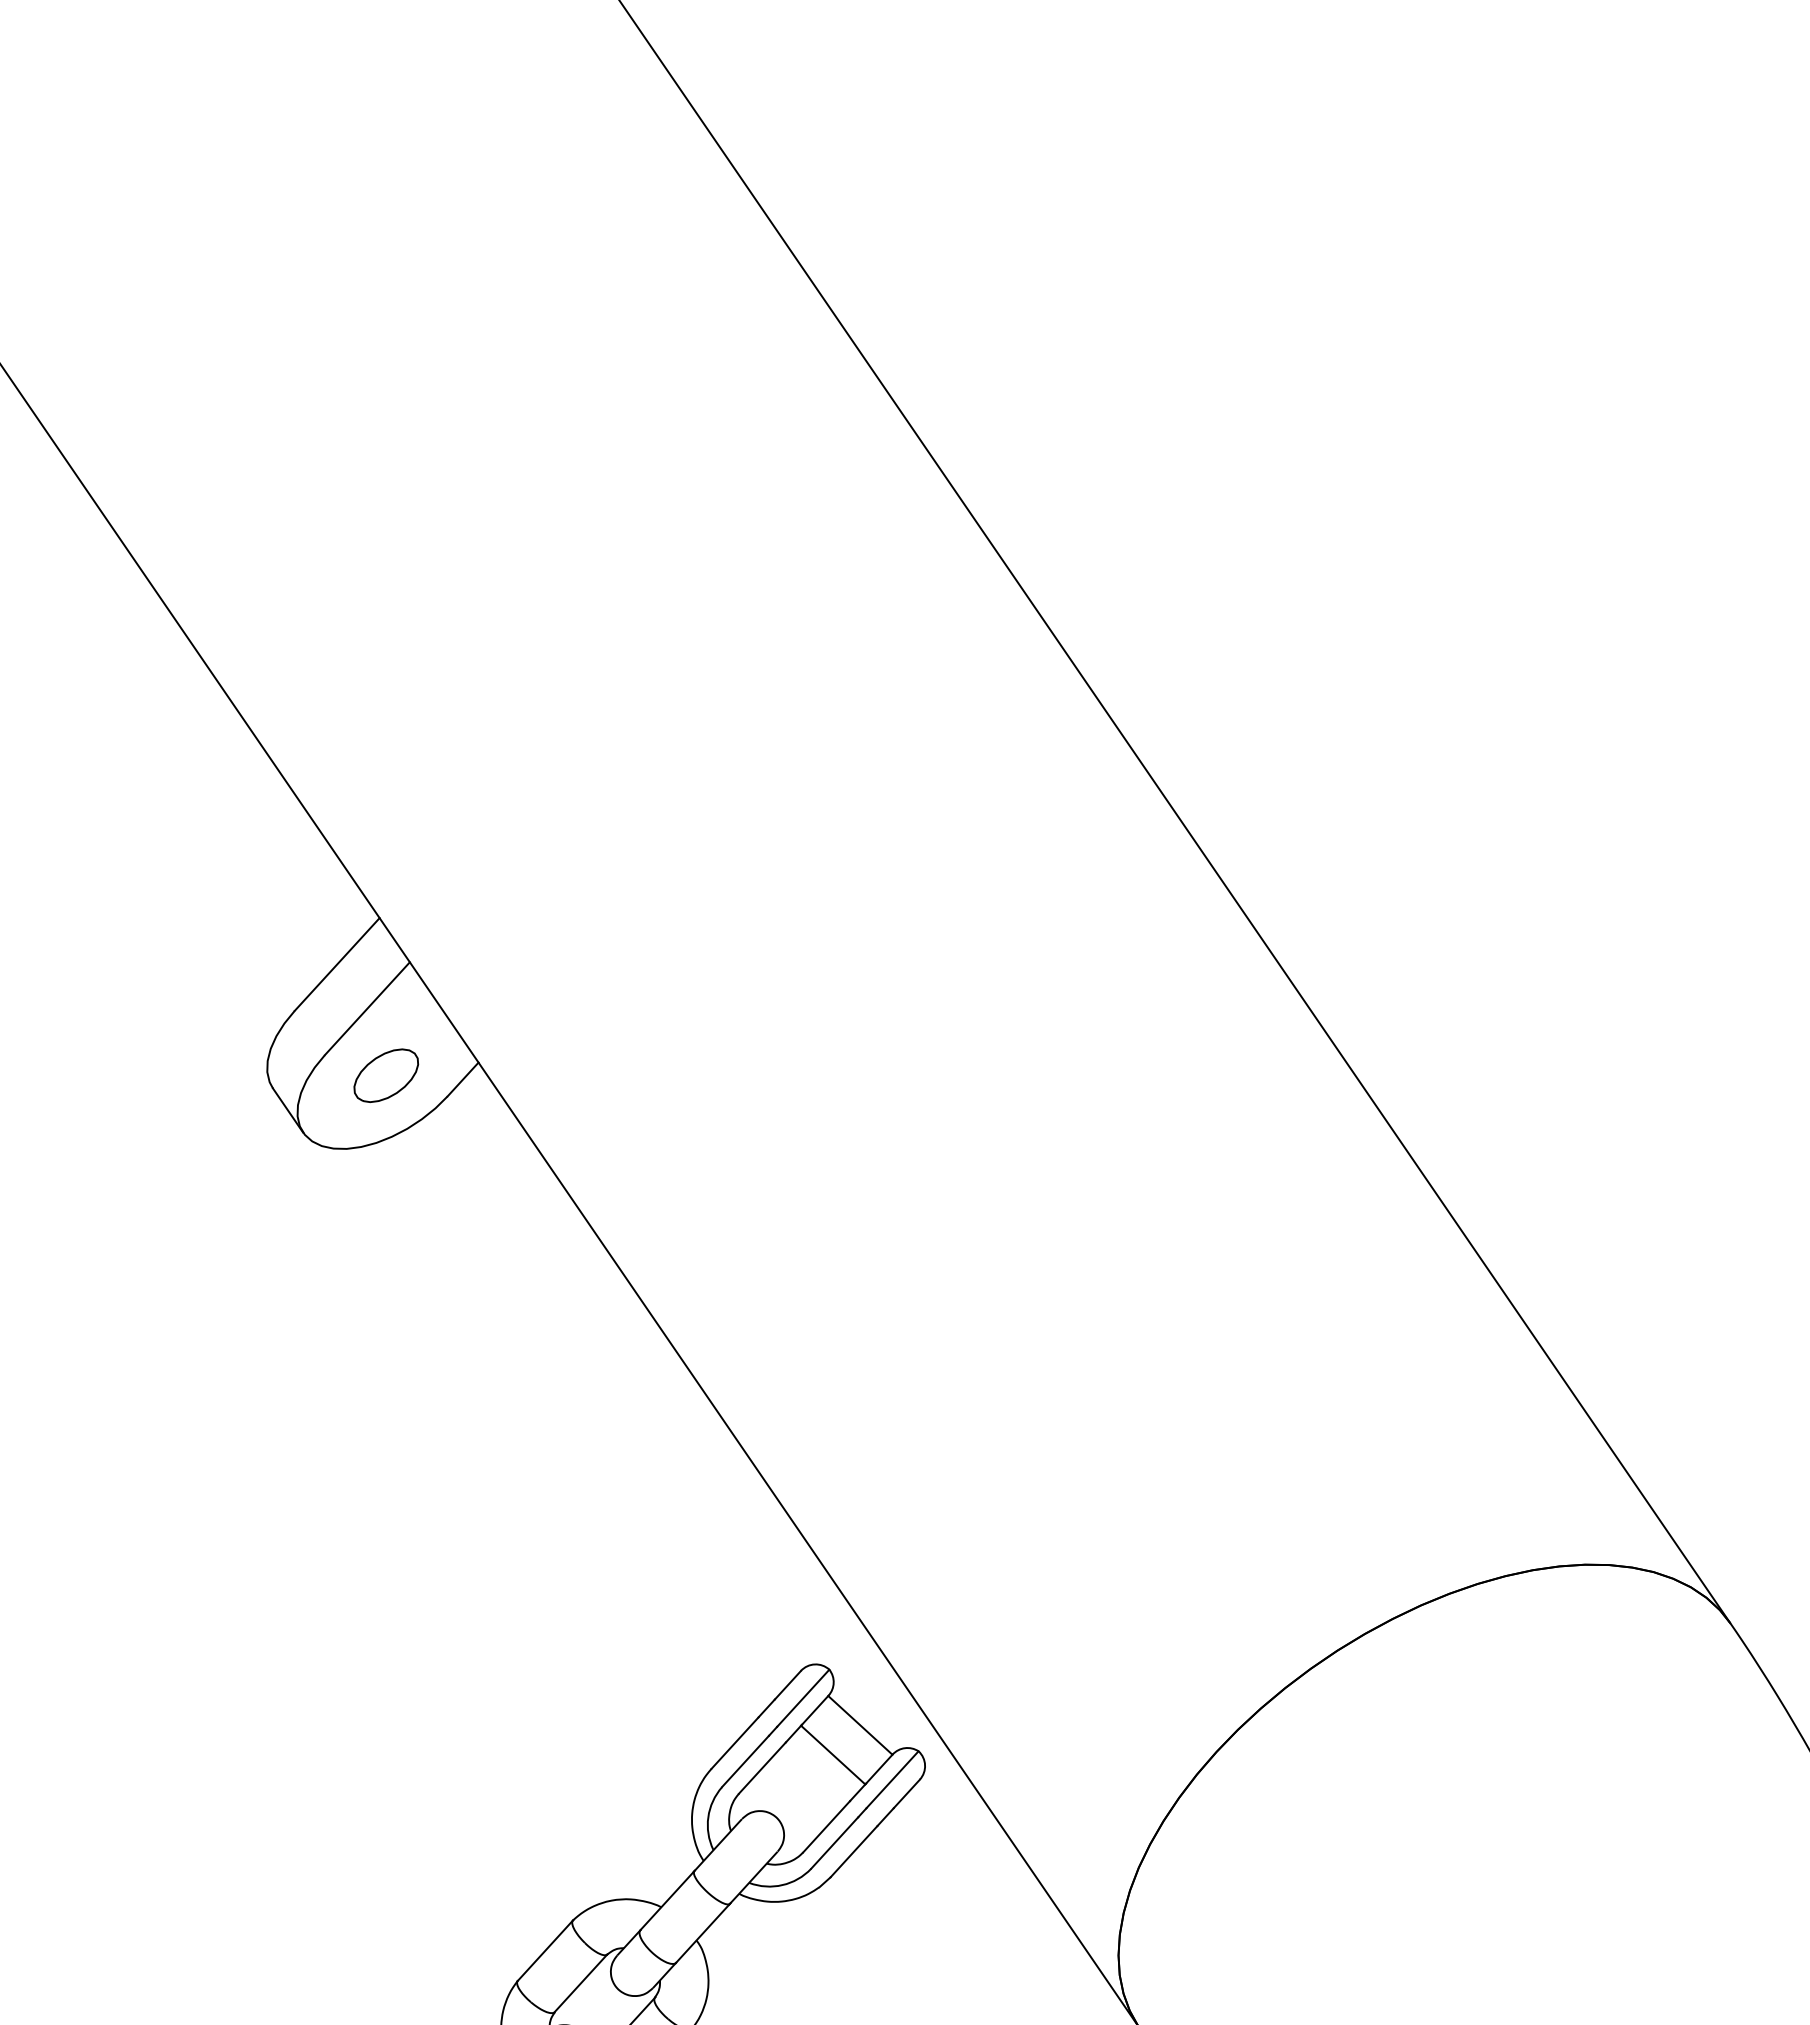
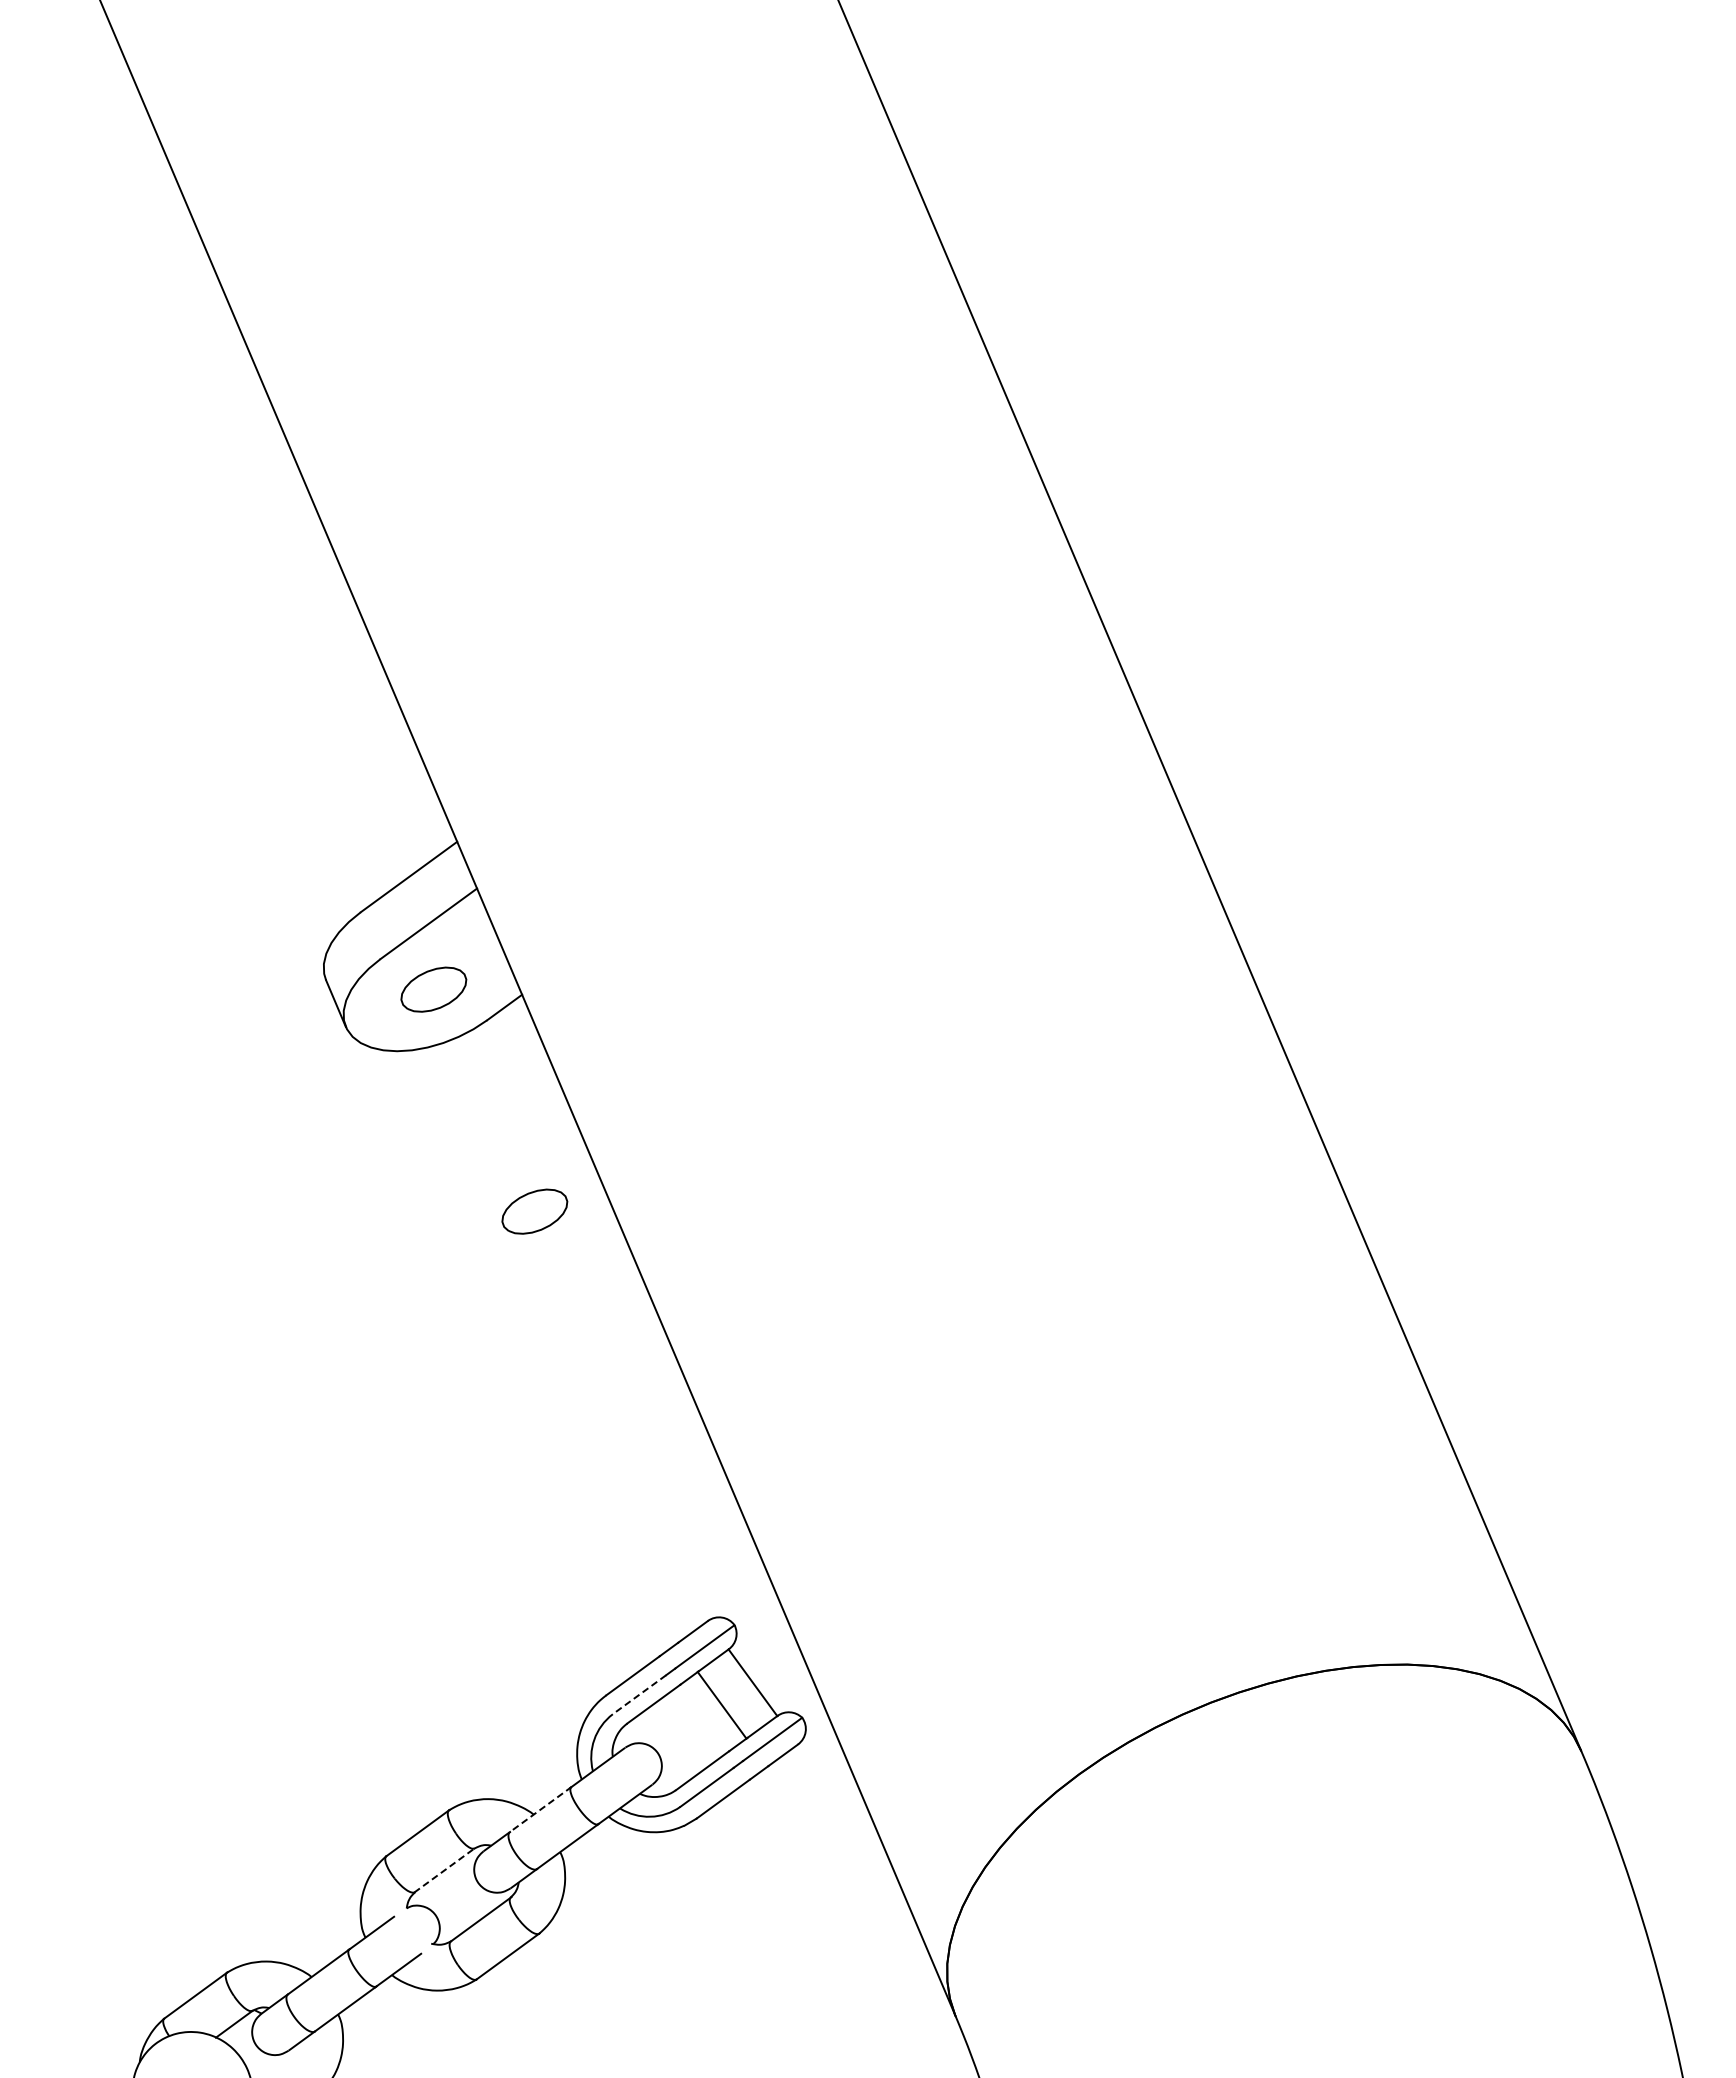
part: (536, 1283) -> (534, 1211), added
line: (745, 1761) -> (639, 1694), solid -> dashed
line: (667, 1900) -> (540, 1809), solid -> dashed
line: (580, 1983) -> (444, 1870), solid -> dashed

